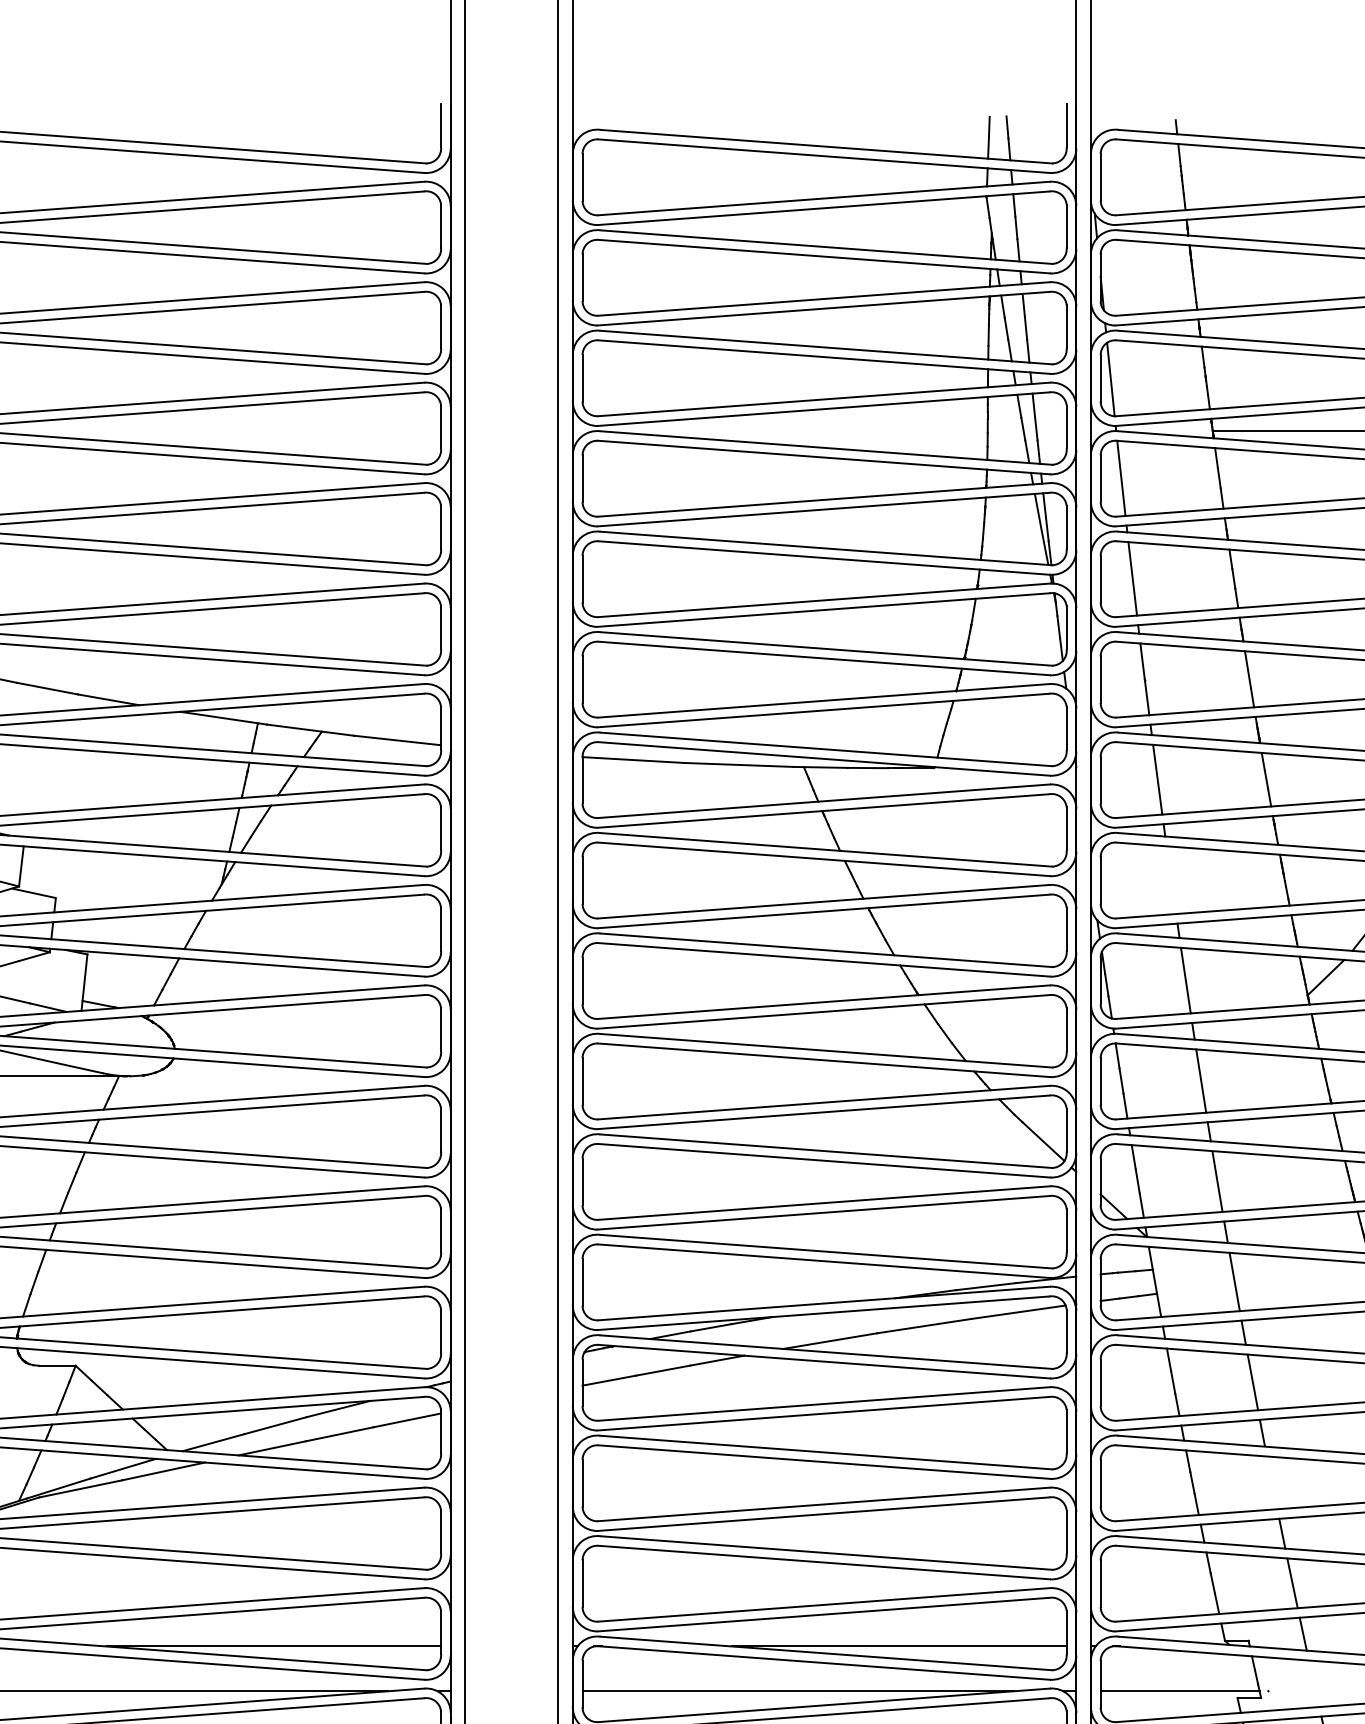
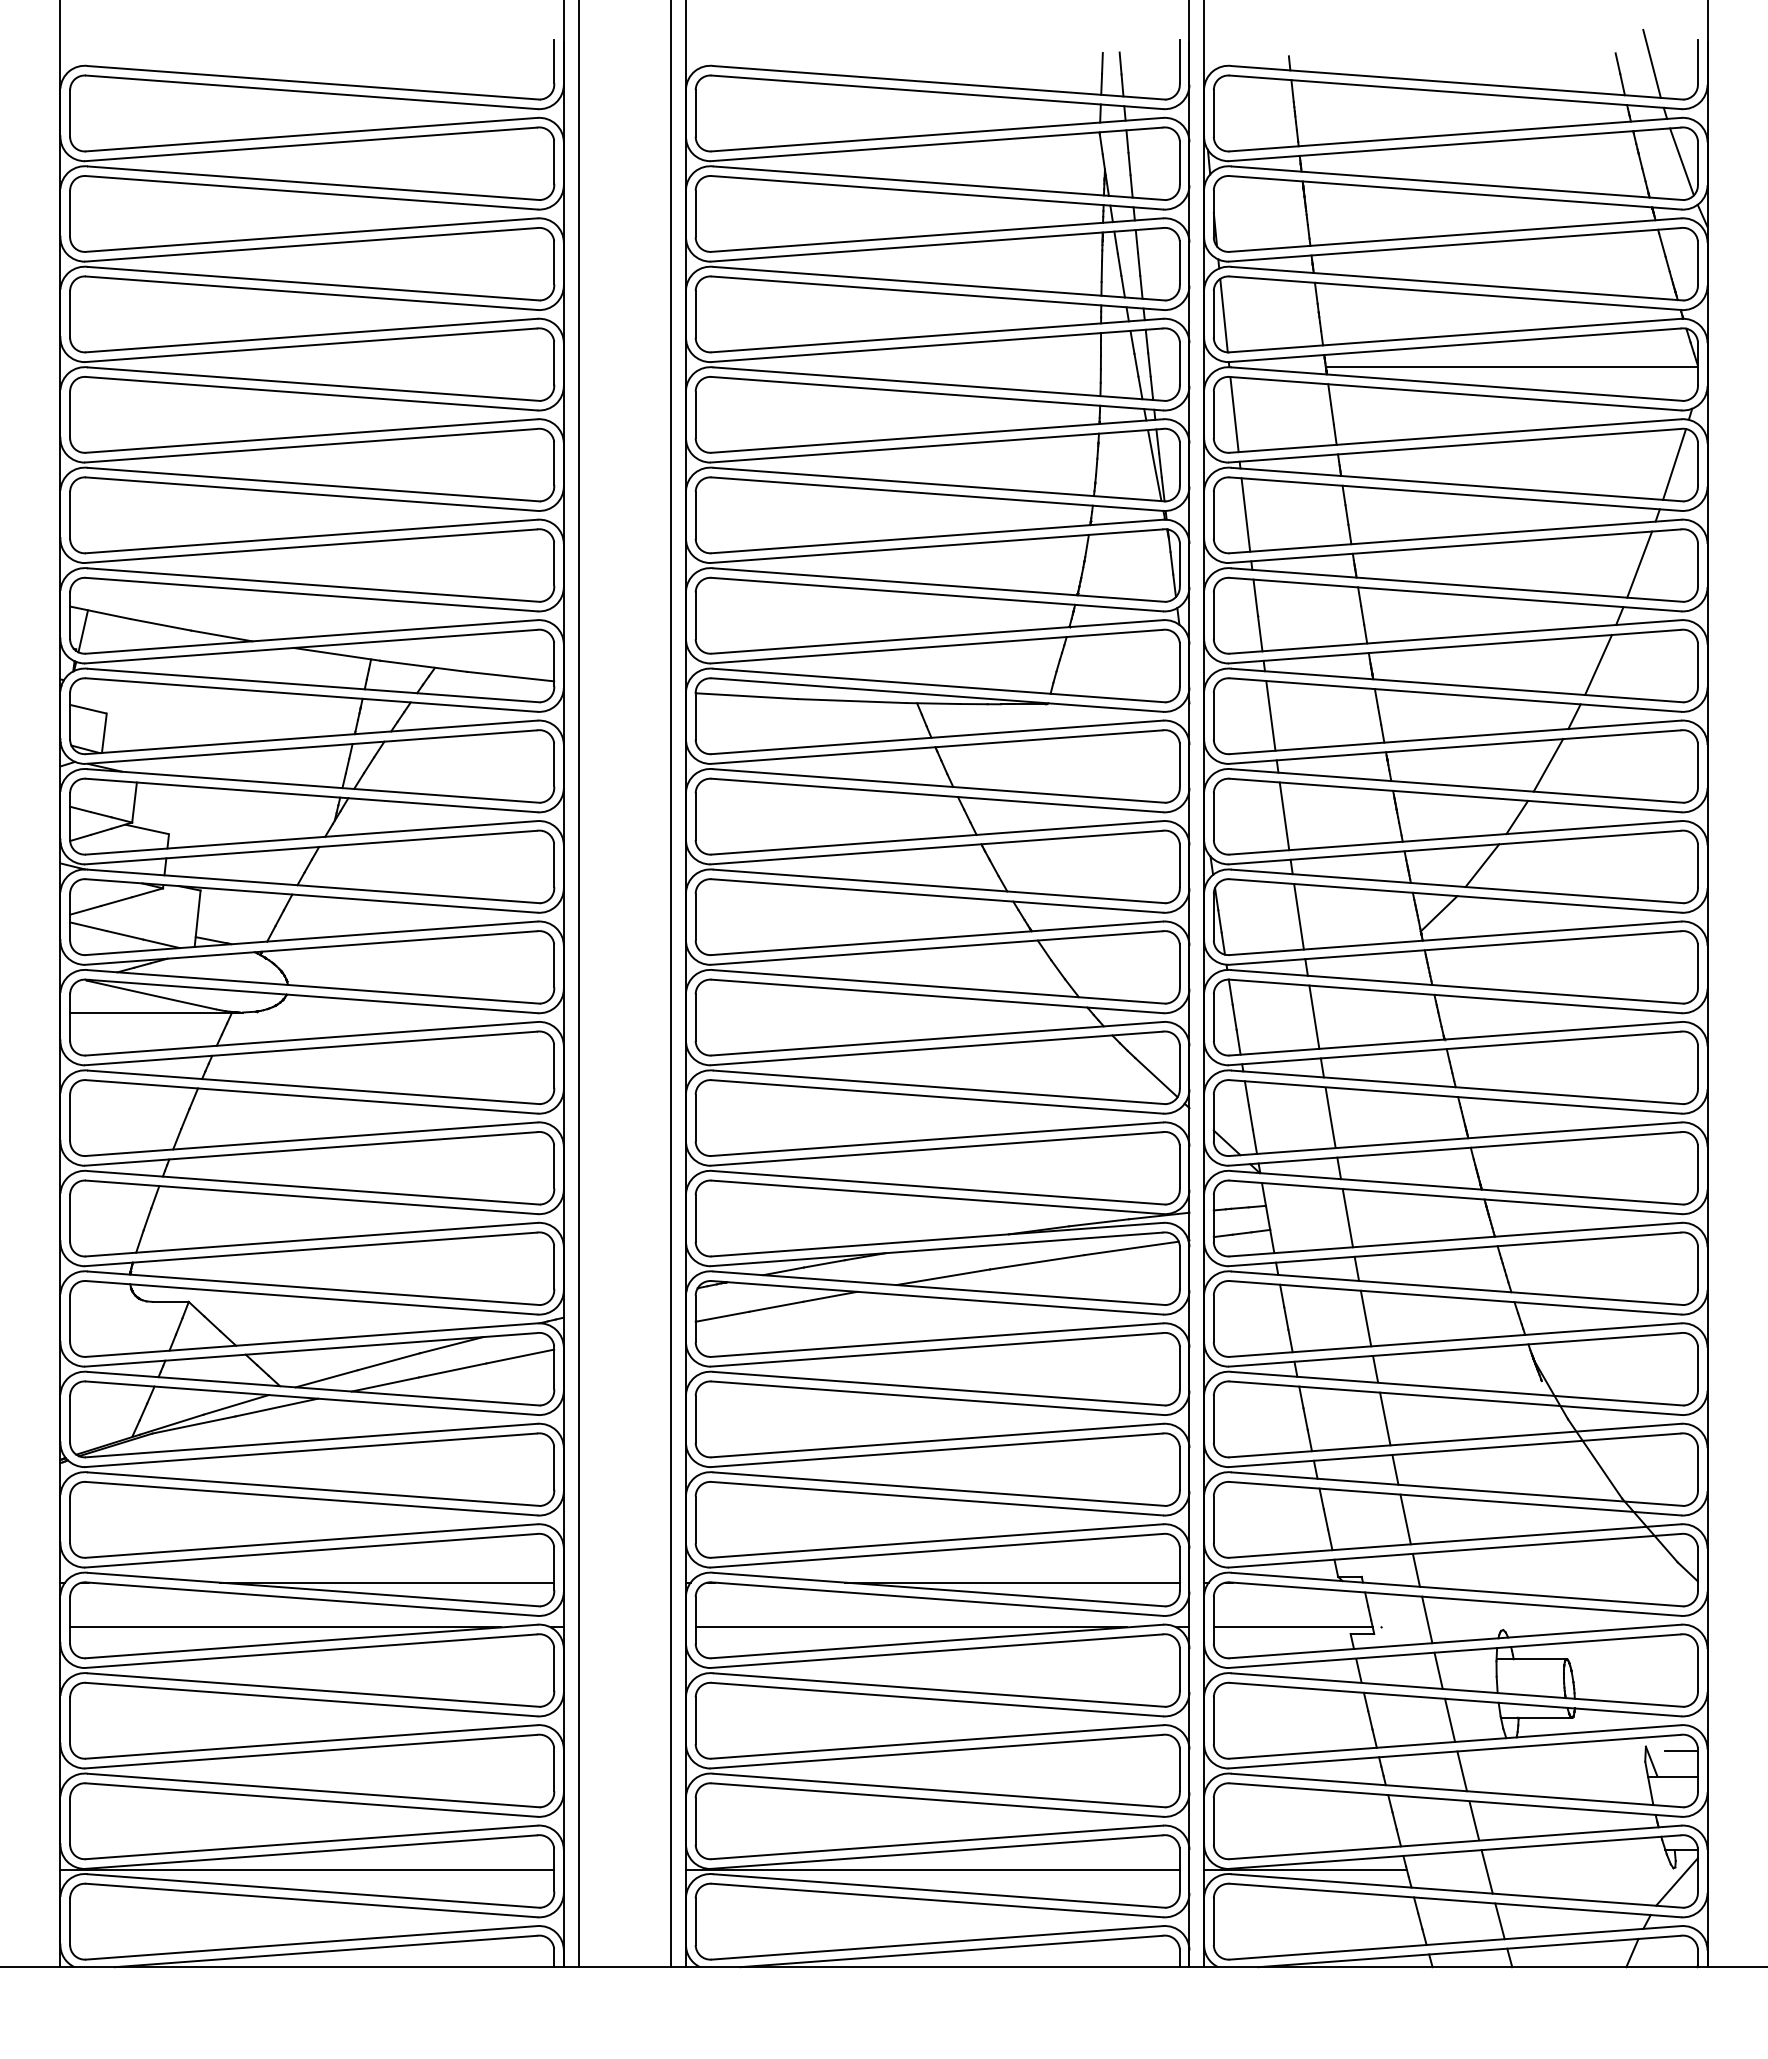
line: (1171, 880) -> (1284, 816), added
line: (1272, 1482) -> (1385, 1418), added
line: (1314, 1683) -> (1427, 1619), added

